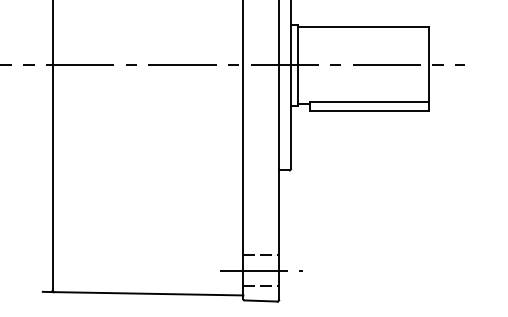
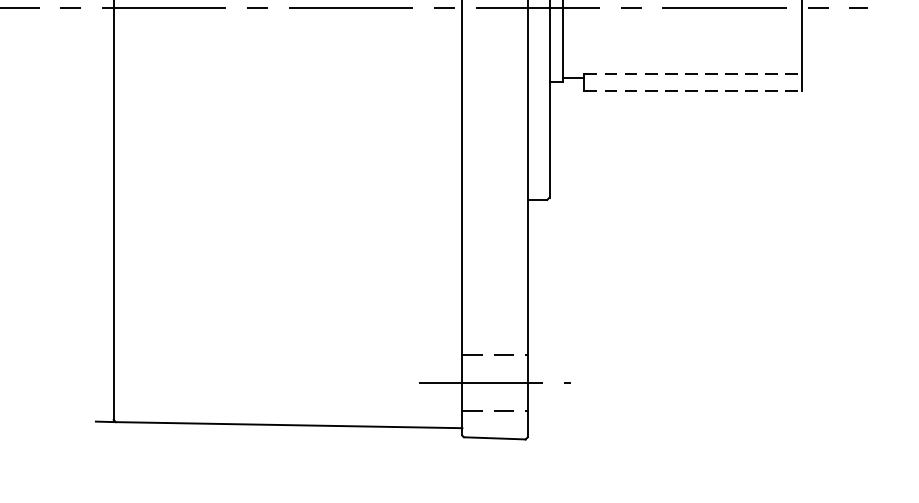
line: (369, 101) -> (692, 73), solid -> dashed
line: (369, 110) -> (692, 90), solid -> dashed

